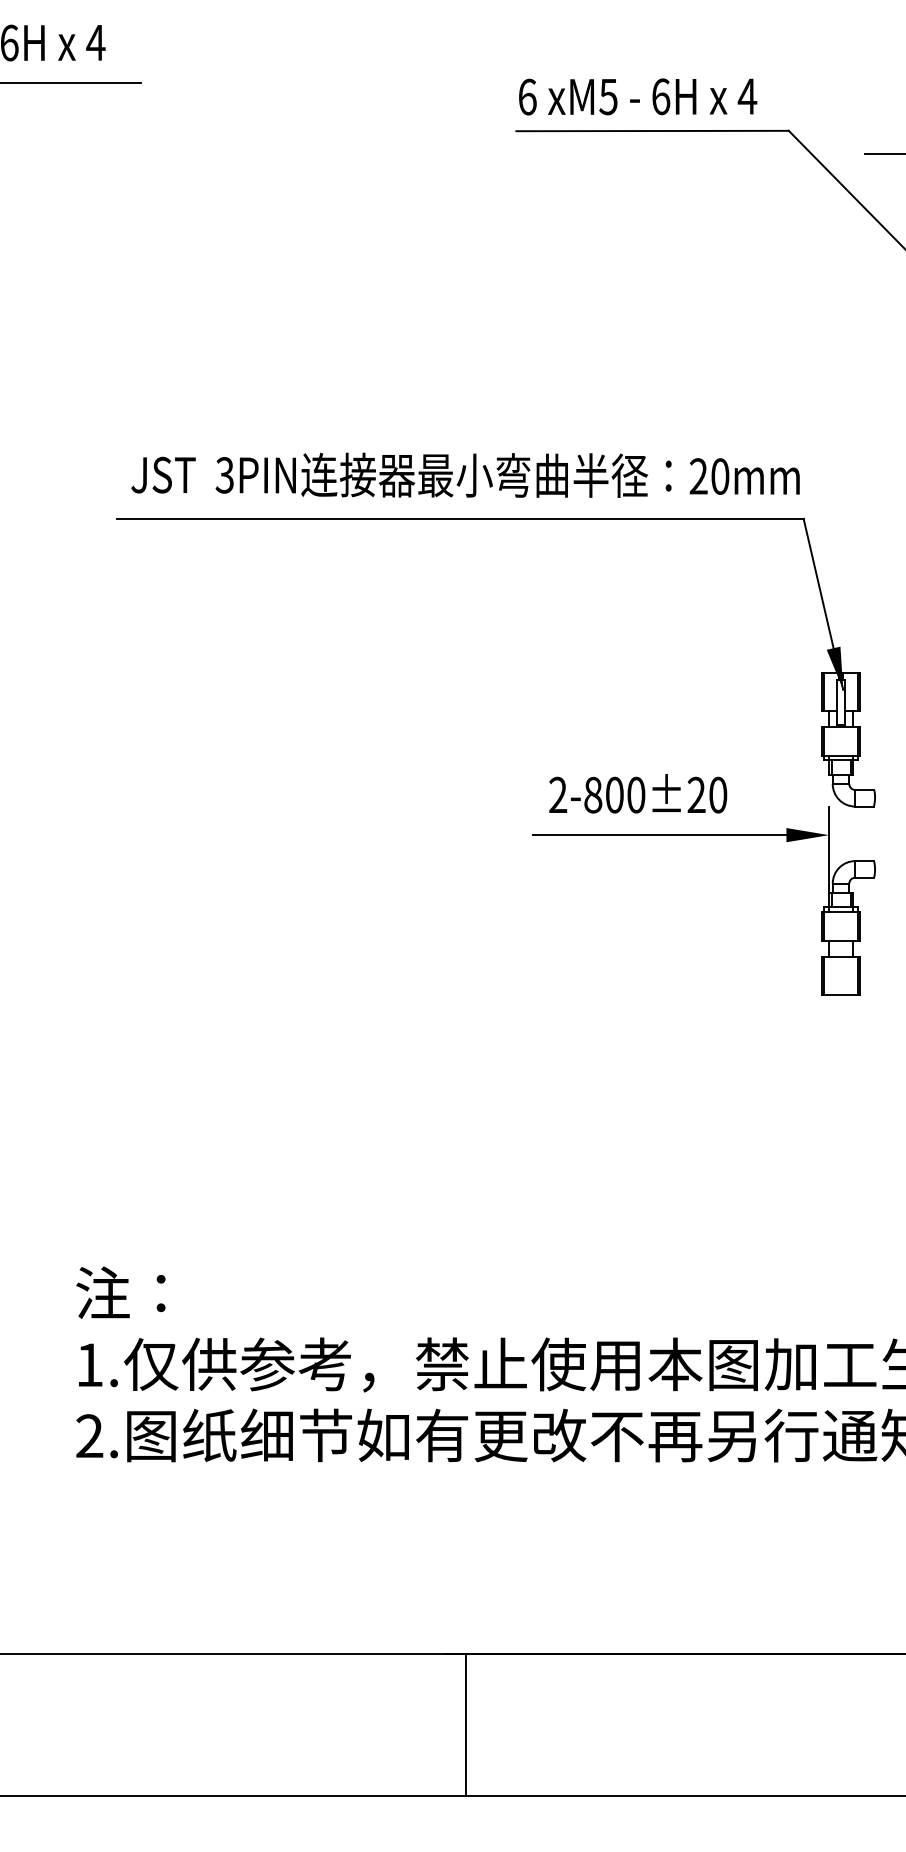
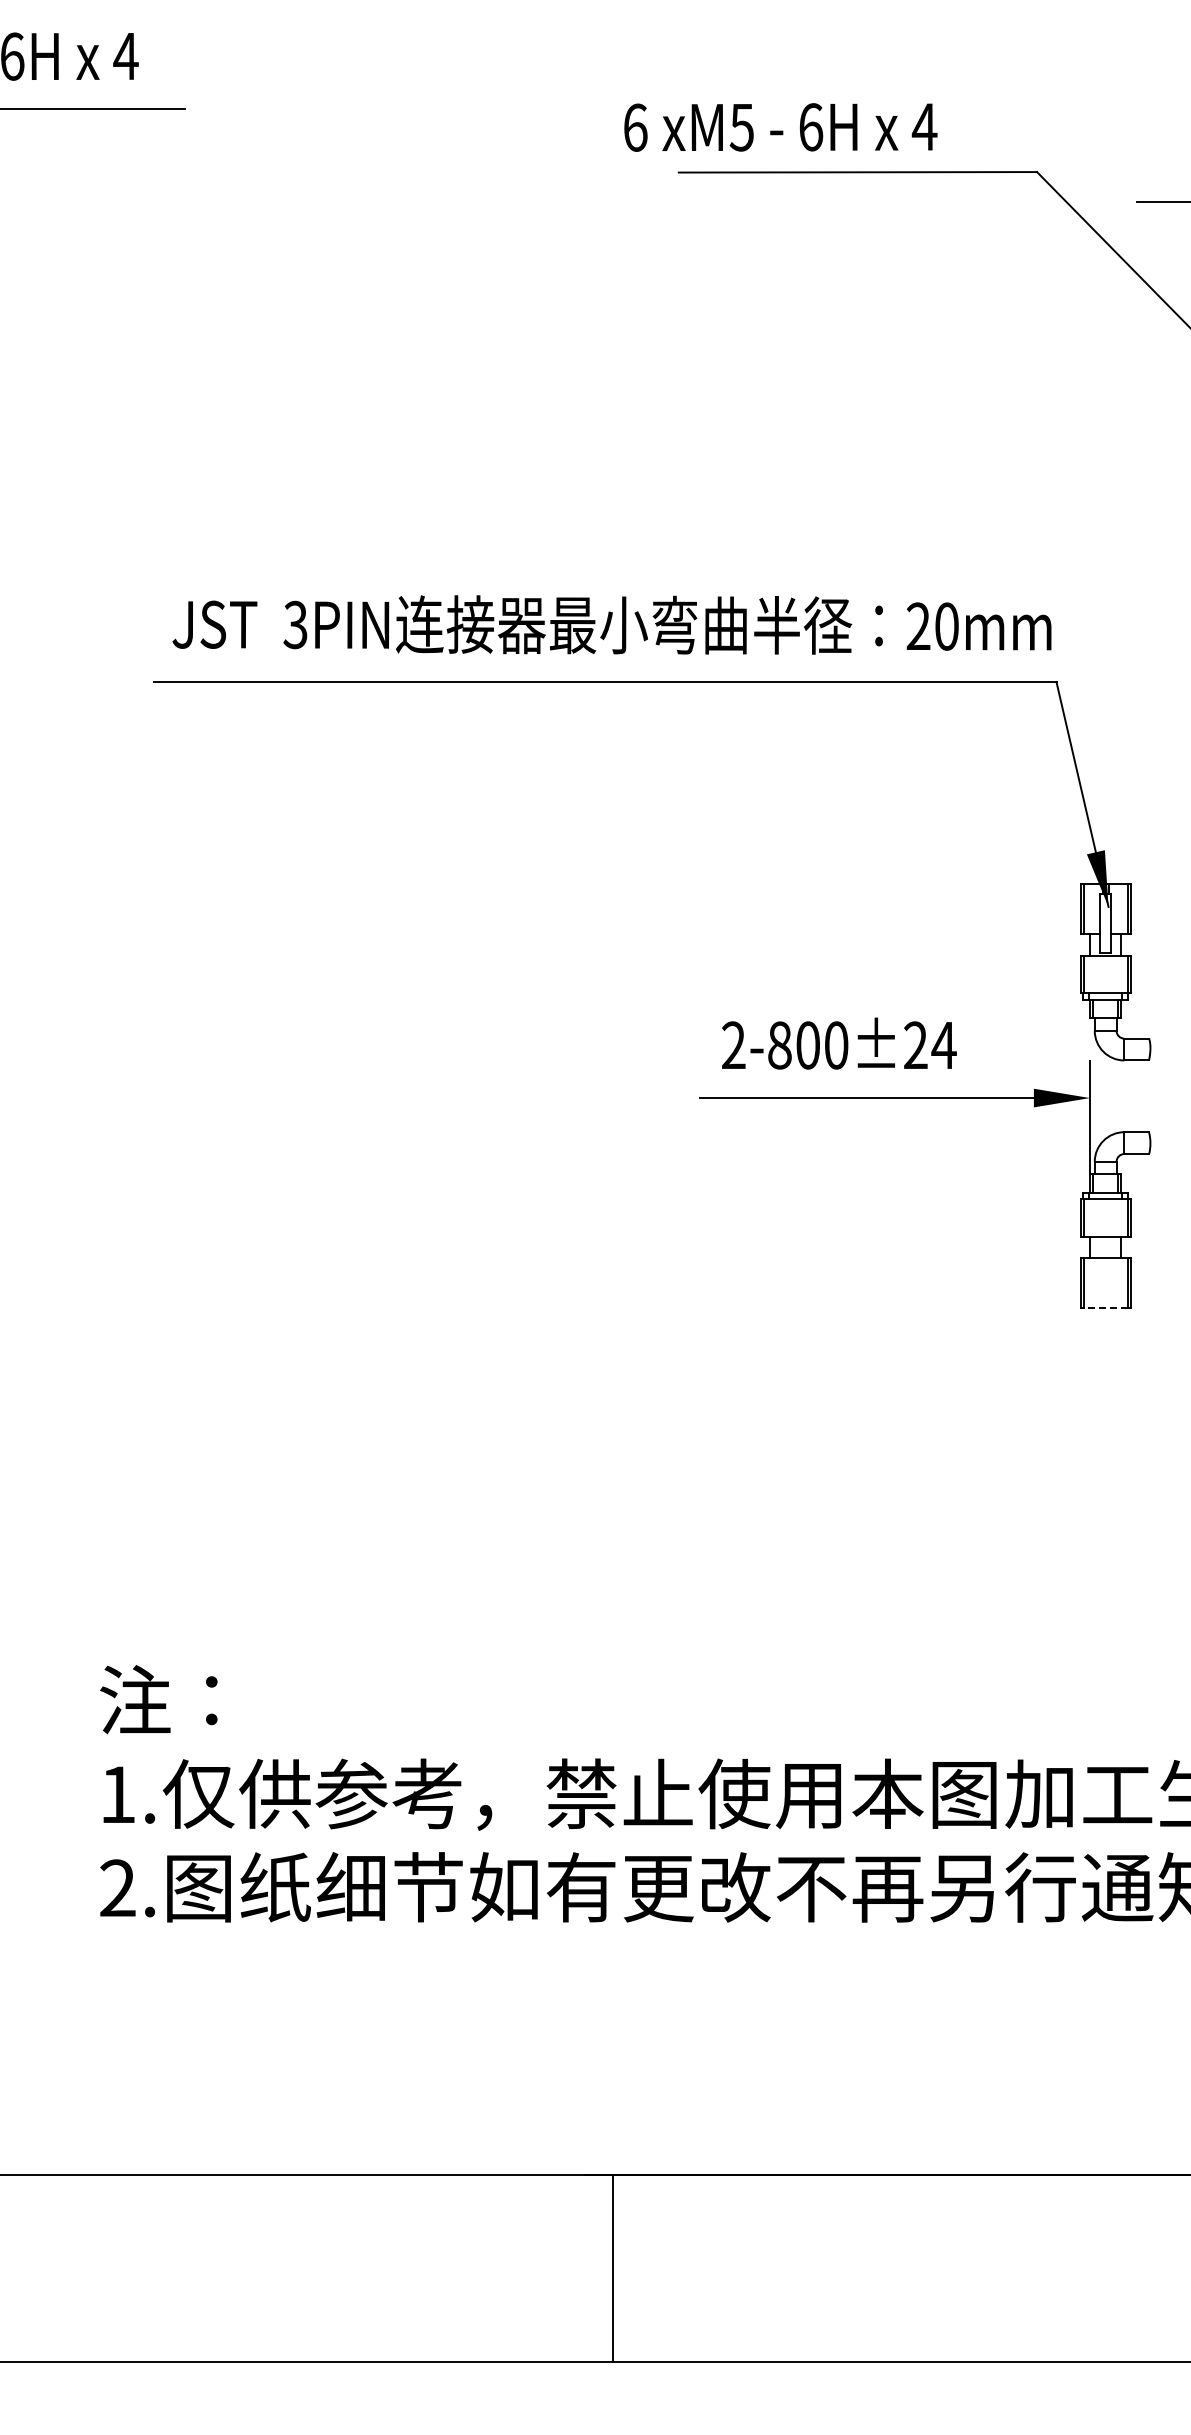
text: (637, 96) -> (780, 127), moved
text: (717, 795) -> (943, 1045), 2-800±20 -> 2-800±24
line: (840, 995) -> (1105, 1308), solid -> dashed

